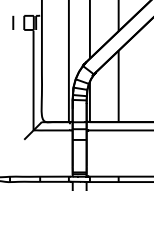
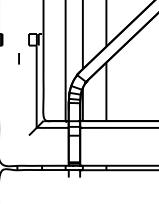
line: (12, 22) -> (18, 58), moved

